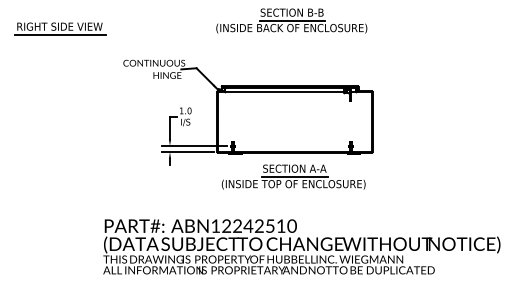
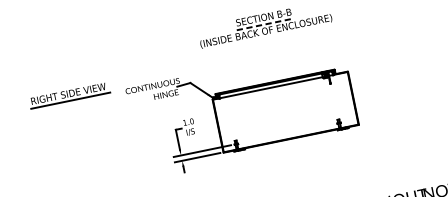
line: (292, 20) -> (265, 24), solid -> dashed
part: (60, 28) -> (69, 95), moved
part: (293, 176) -> (294, 159), removed

